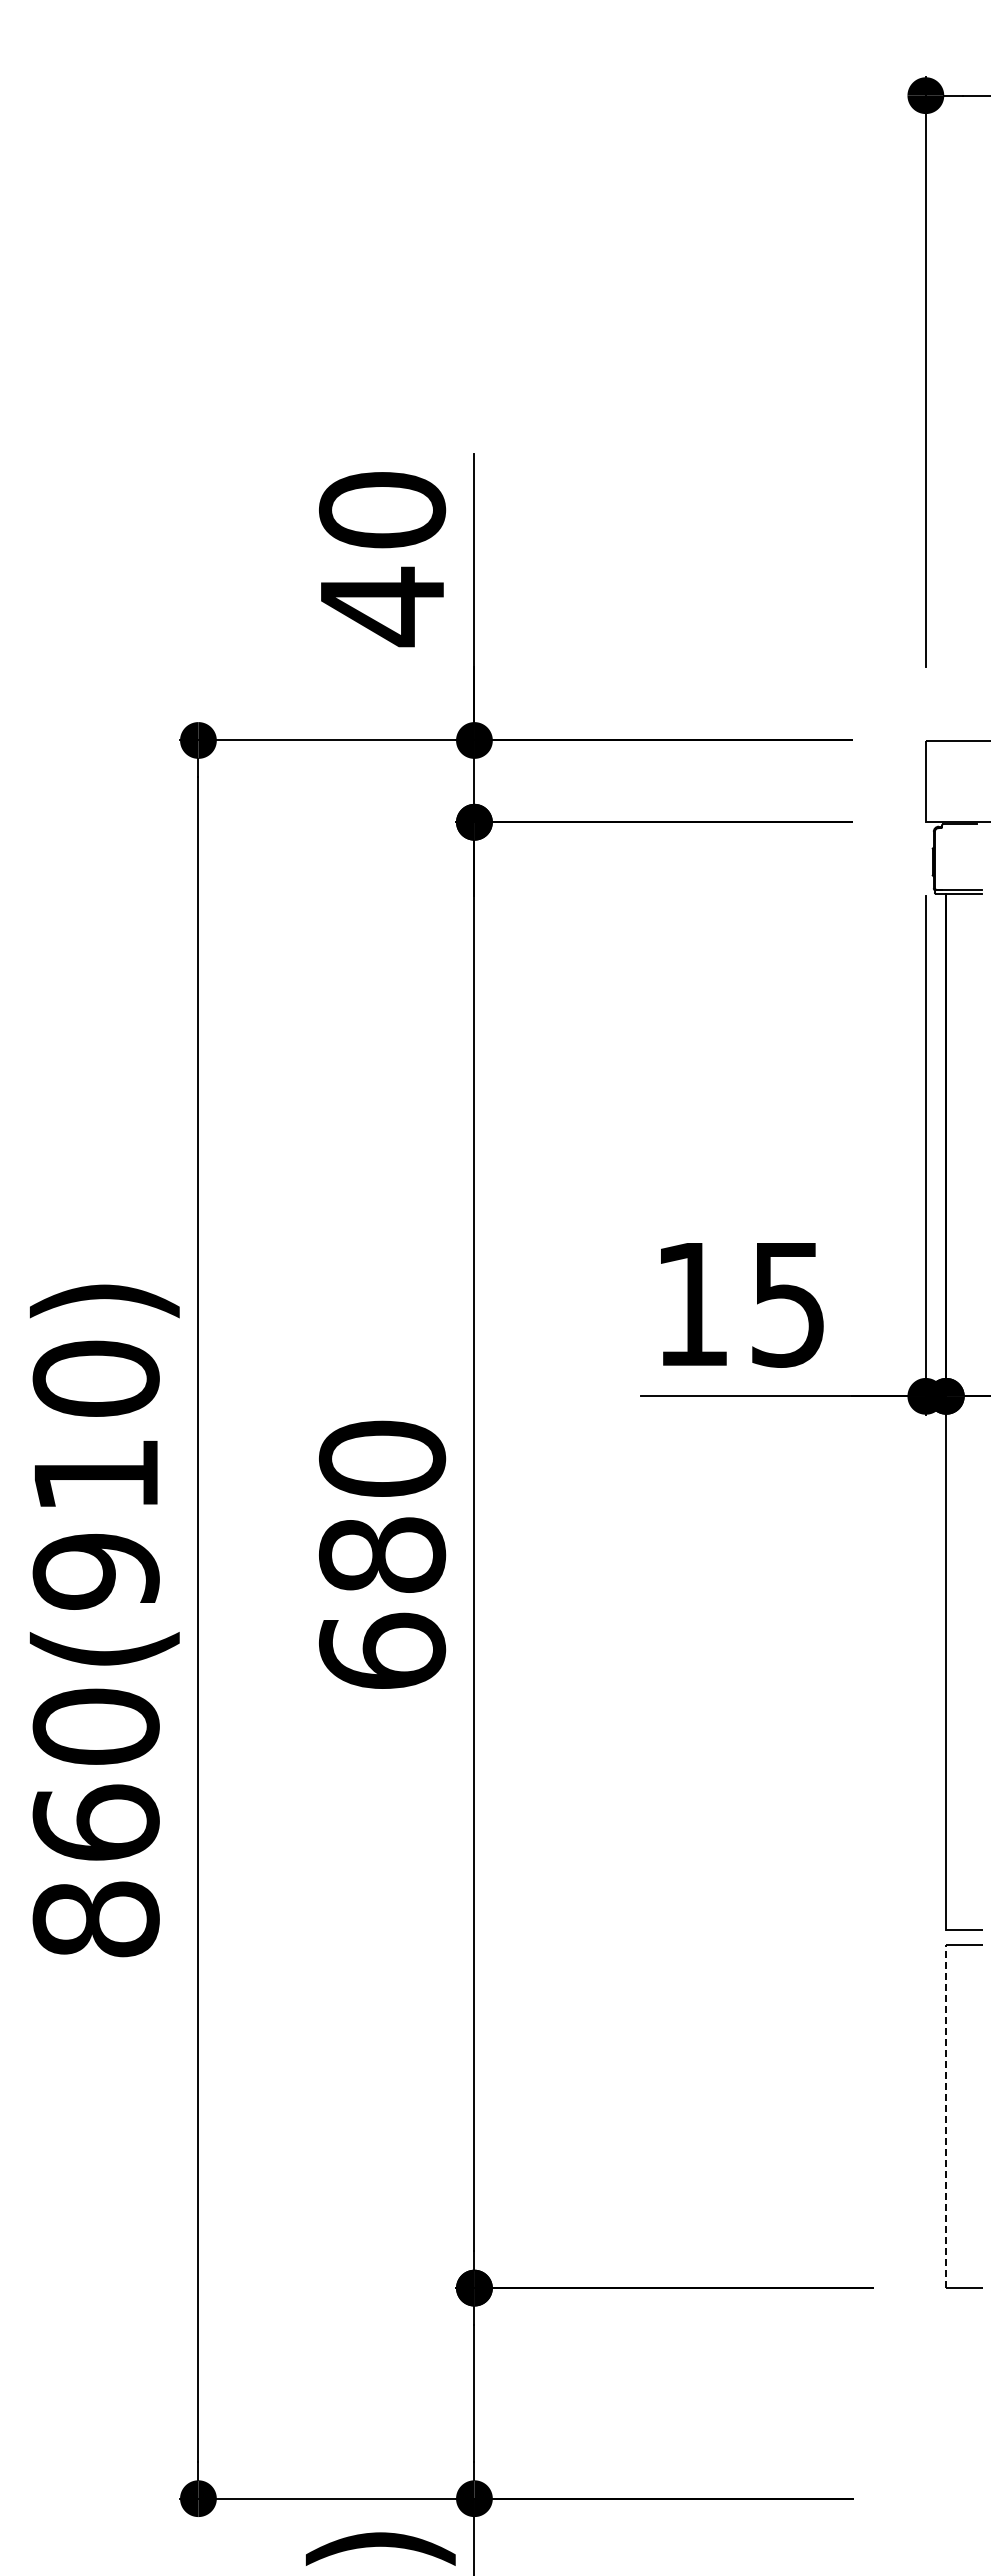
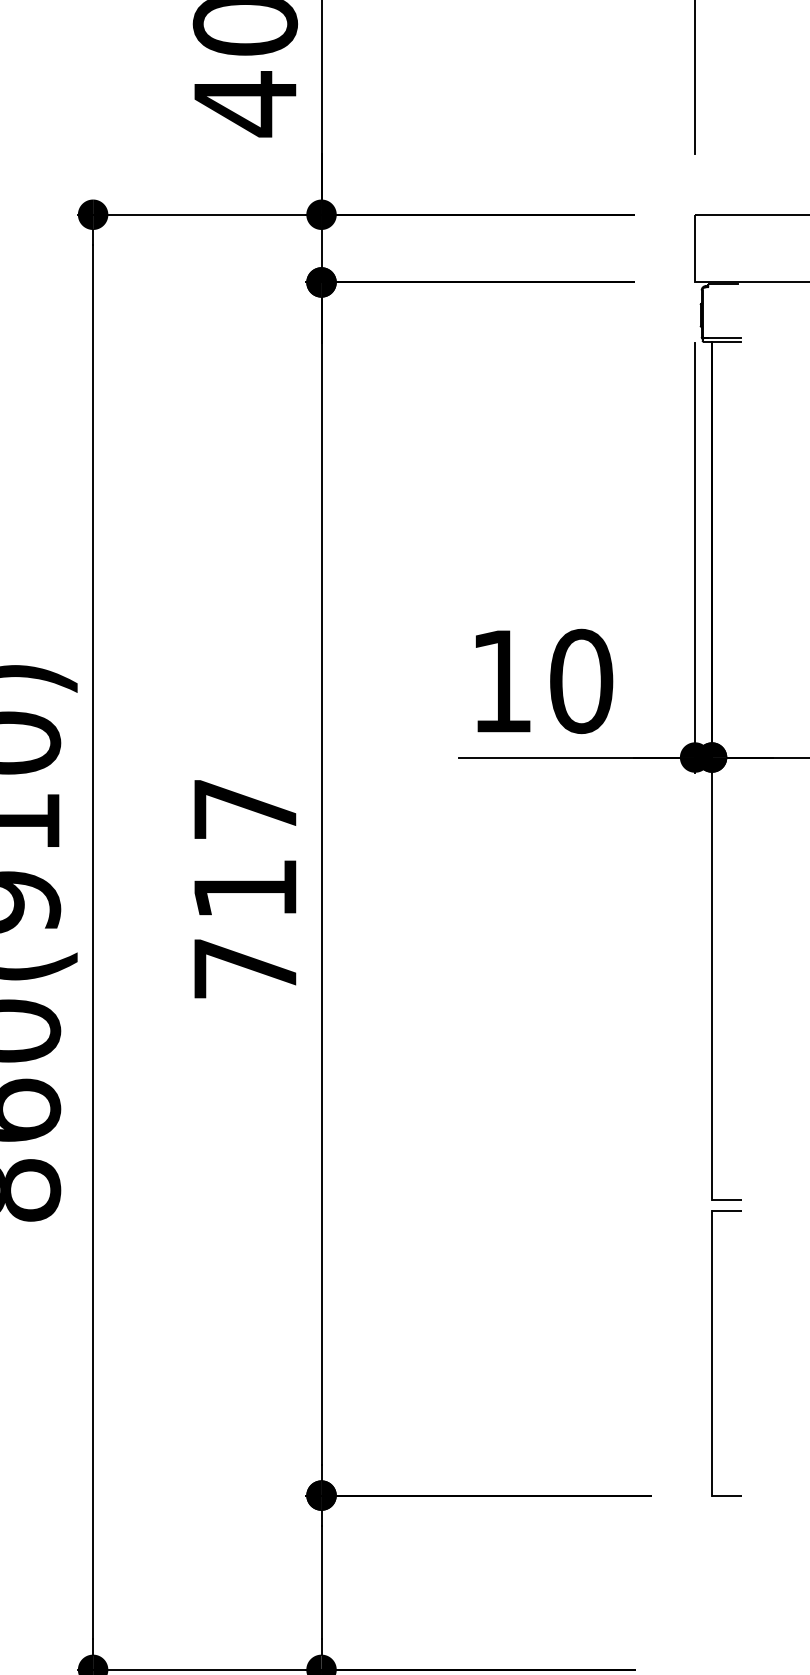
text: (788, 1303) -> (581, 680), 15 -> 10
text: (382, 1554) -> (245, 888), 680 -> 717
line: (946, 2116) -> (712, 1353), dashed -> solid

